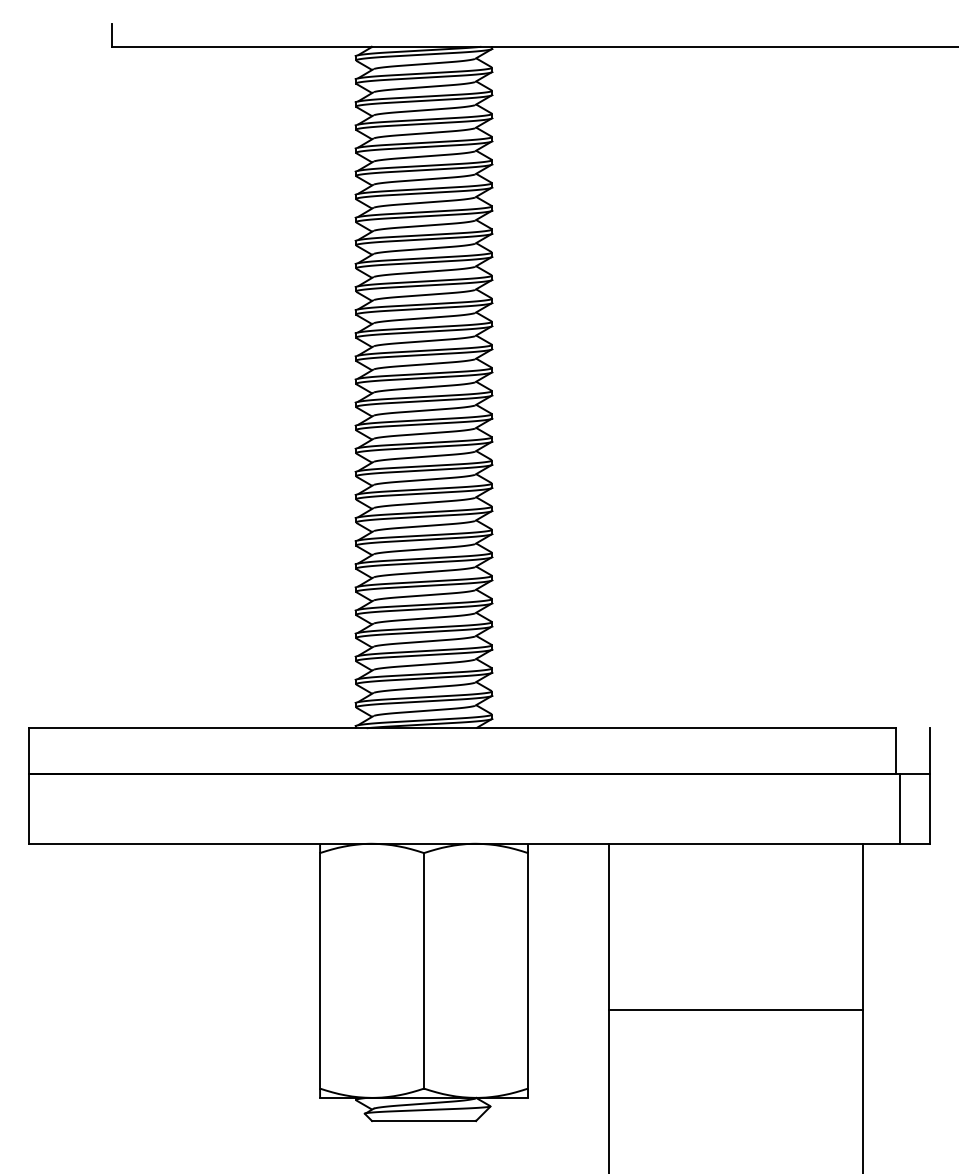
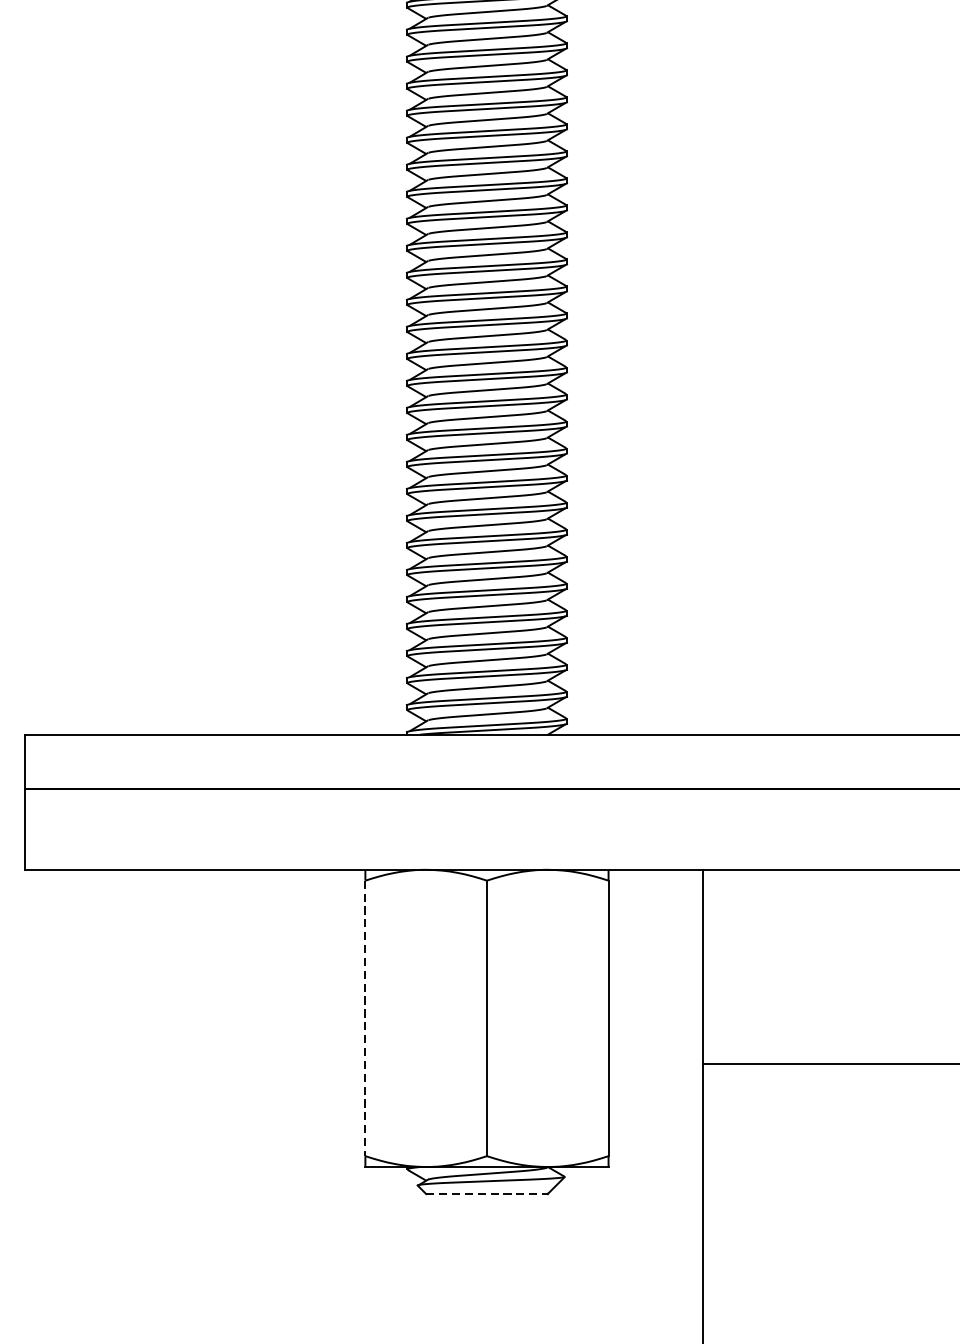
line: (320, 970) -> (365, 1017), solid -> dashed
line: (424, 1121) -> (487, 1194), solid -> dashed

